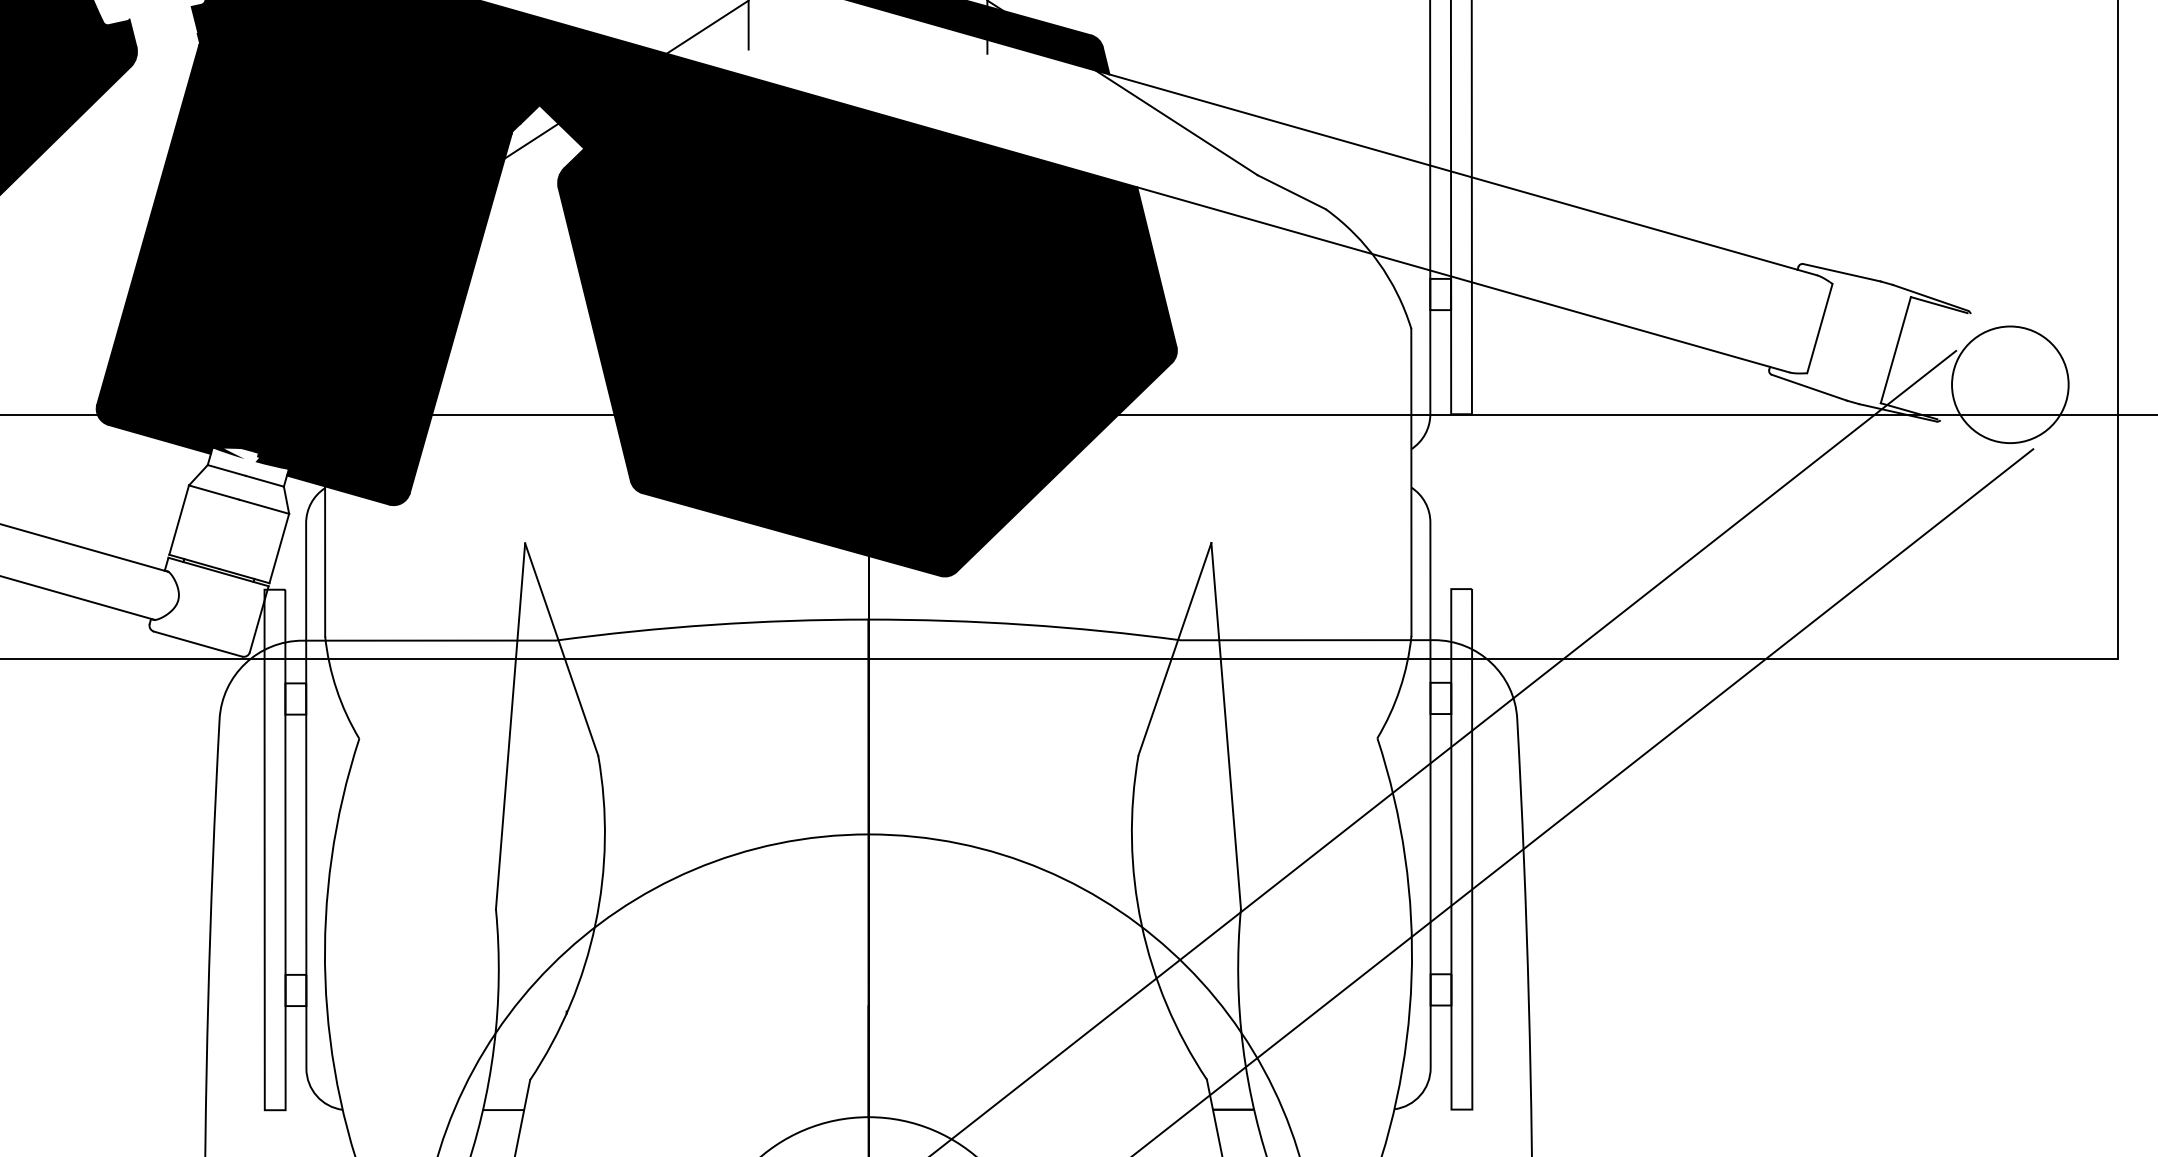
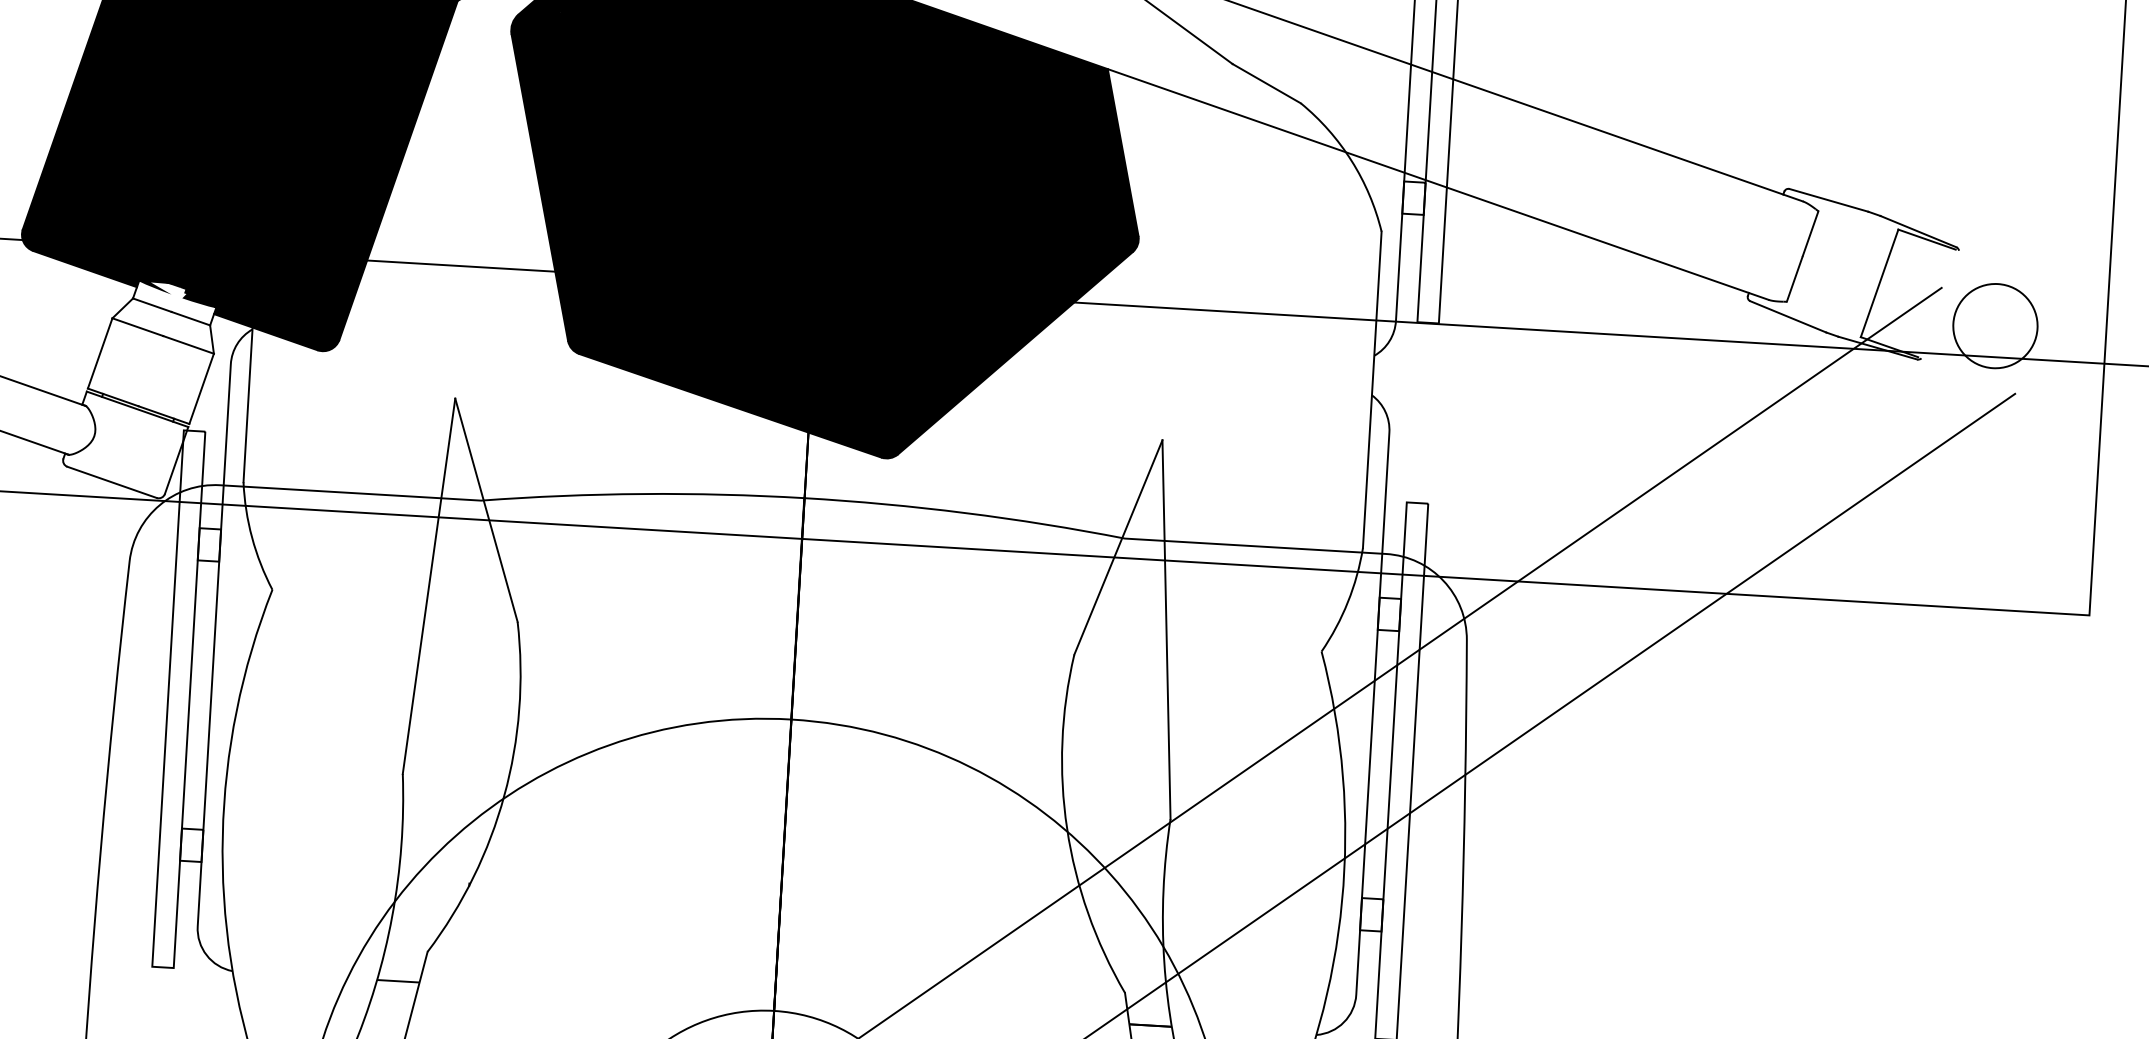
circle: (2010, 384) -> (1995, 325), size x0.7

